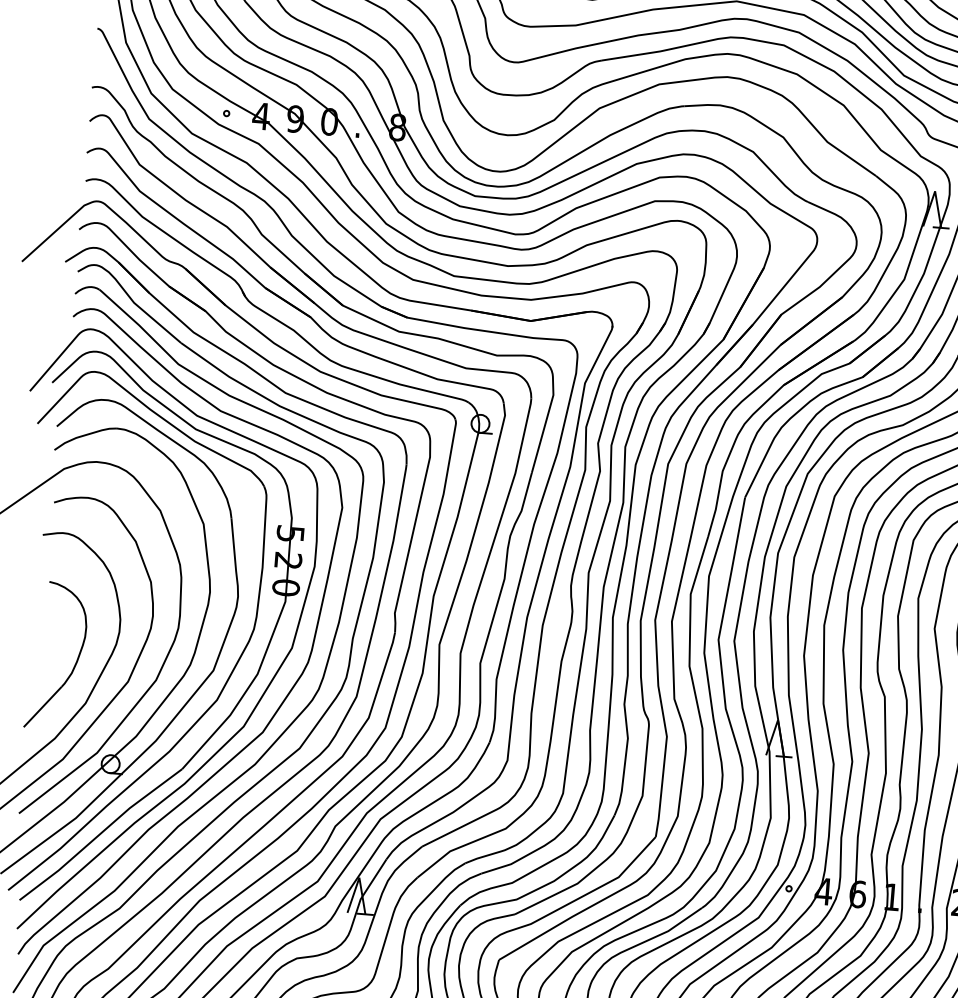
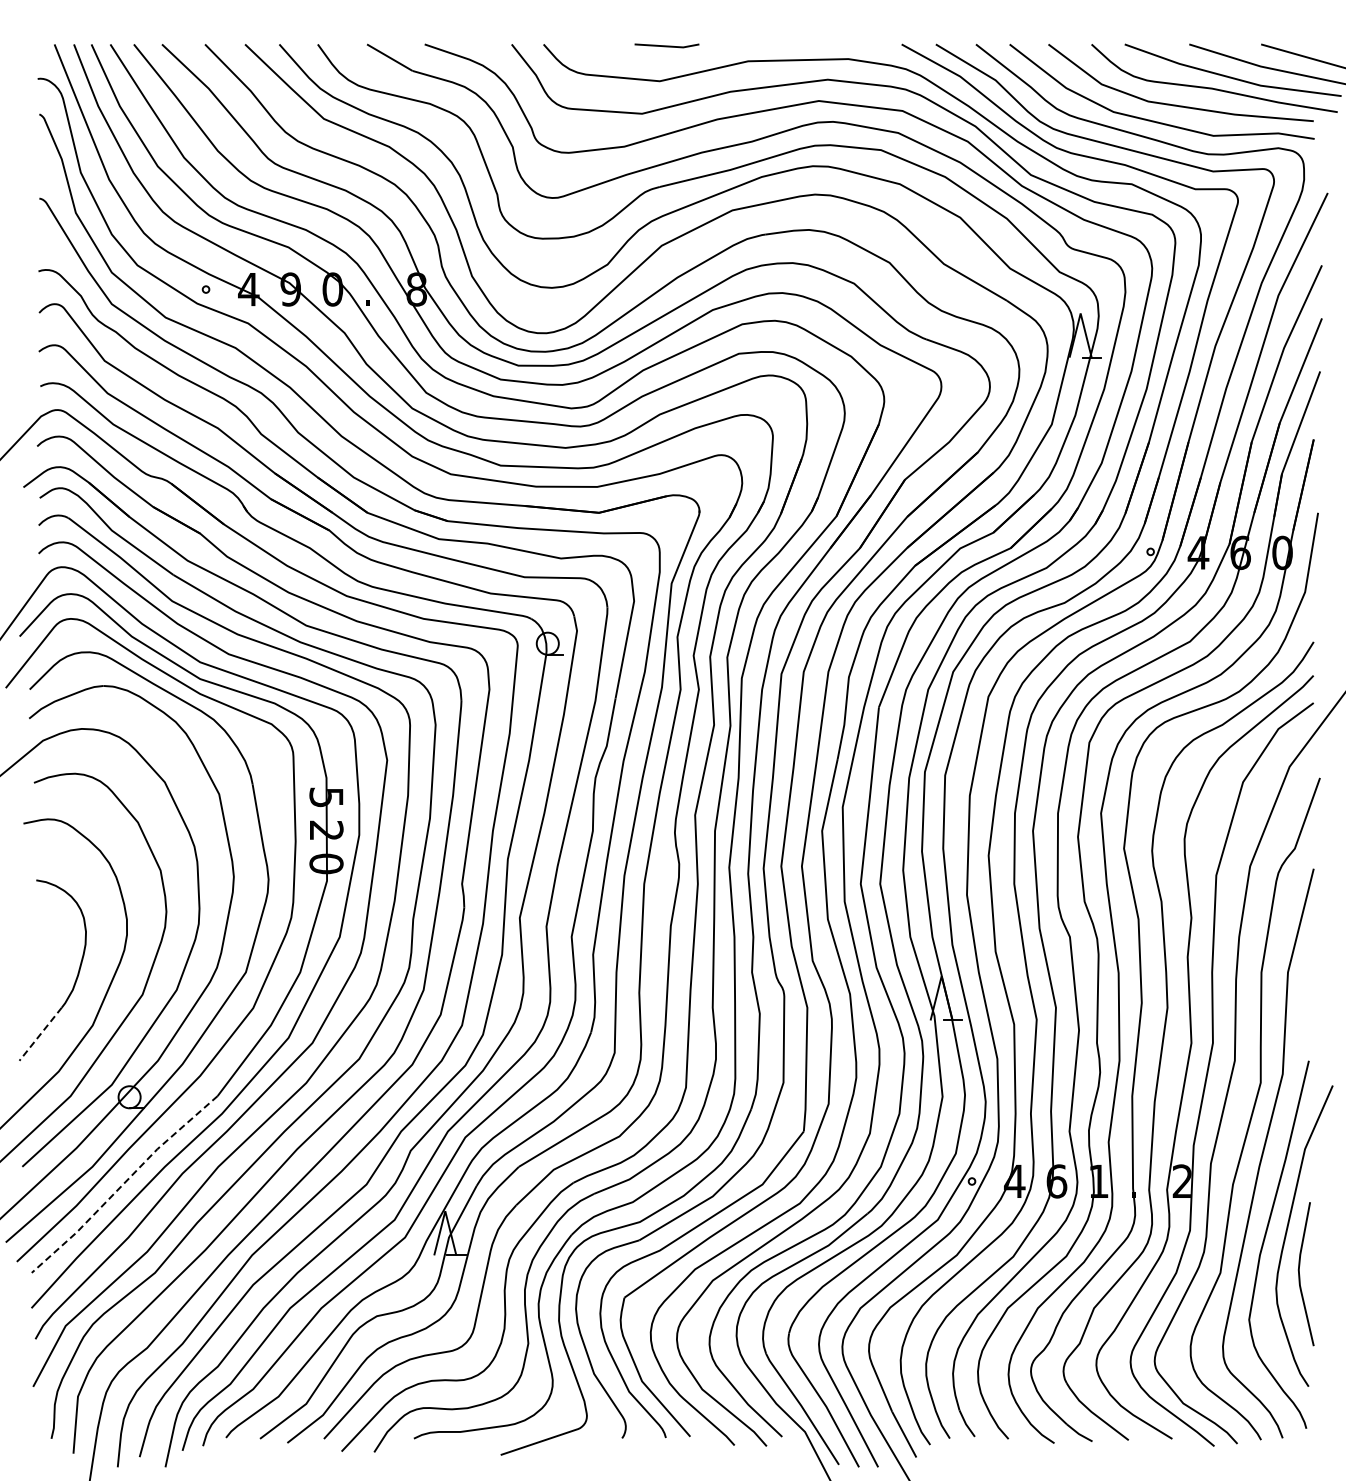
line: (42, 707) -> (40, 1034), solid -> dashed
line: (99, 834) -> (123, 1184), solid -> dashed

